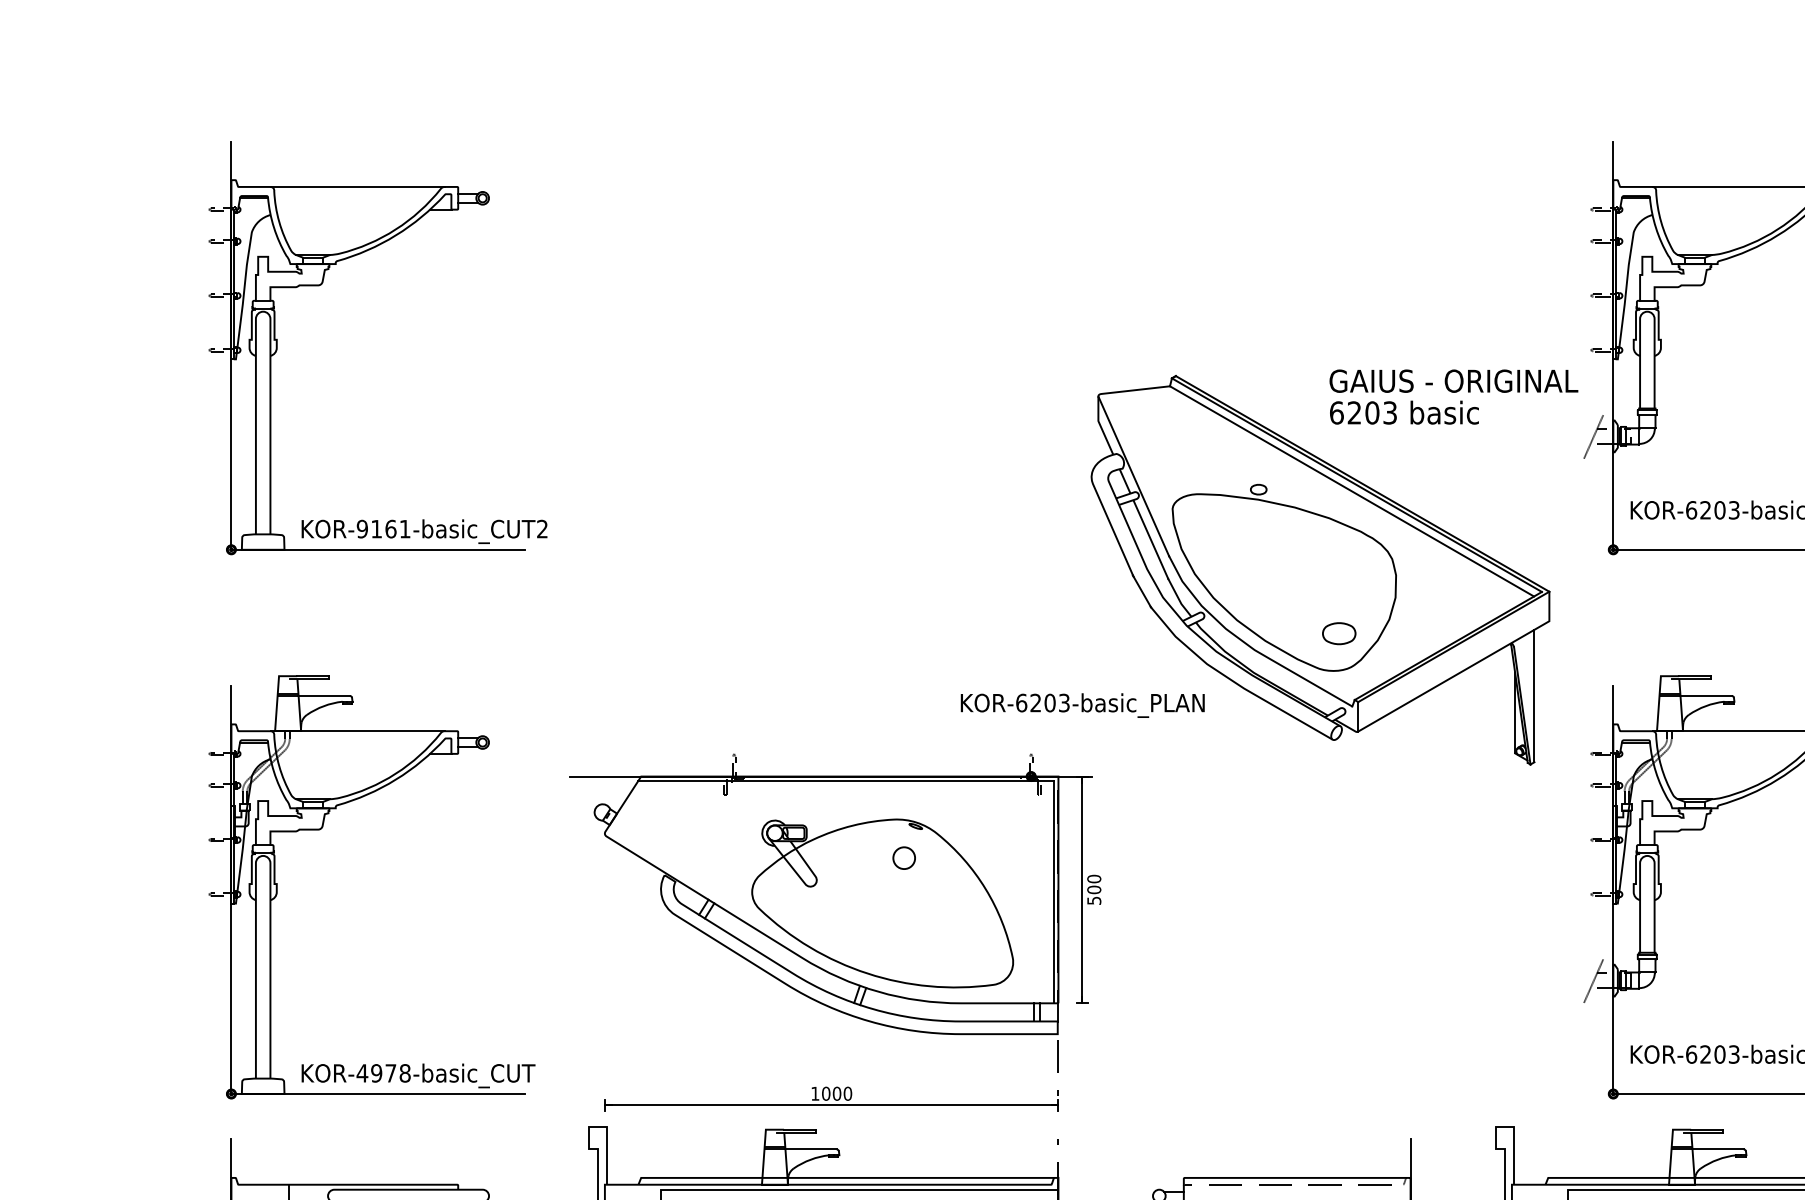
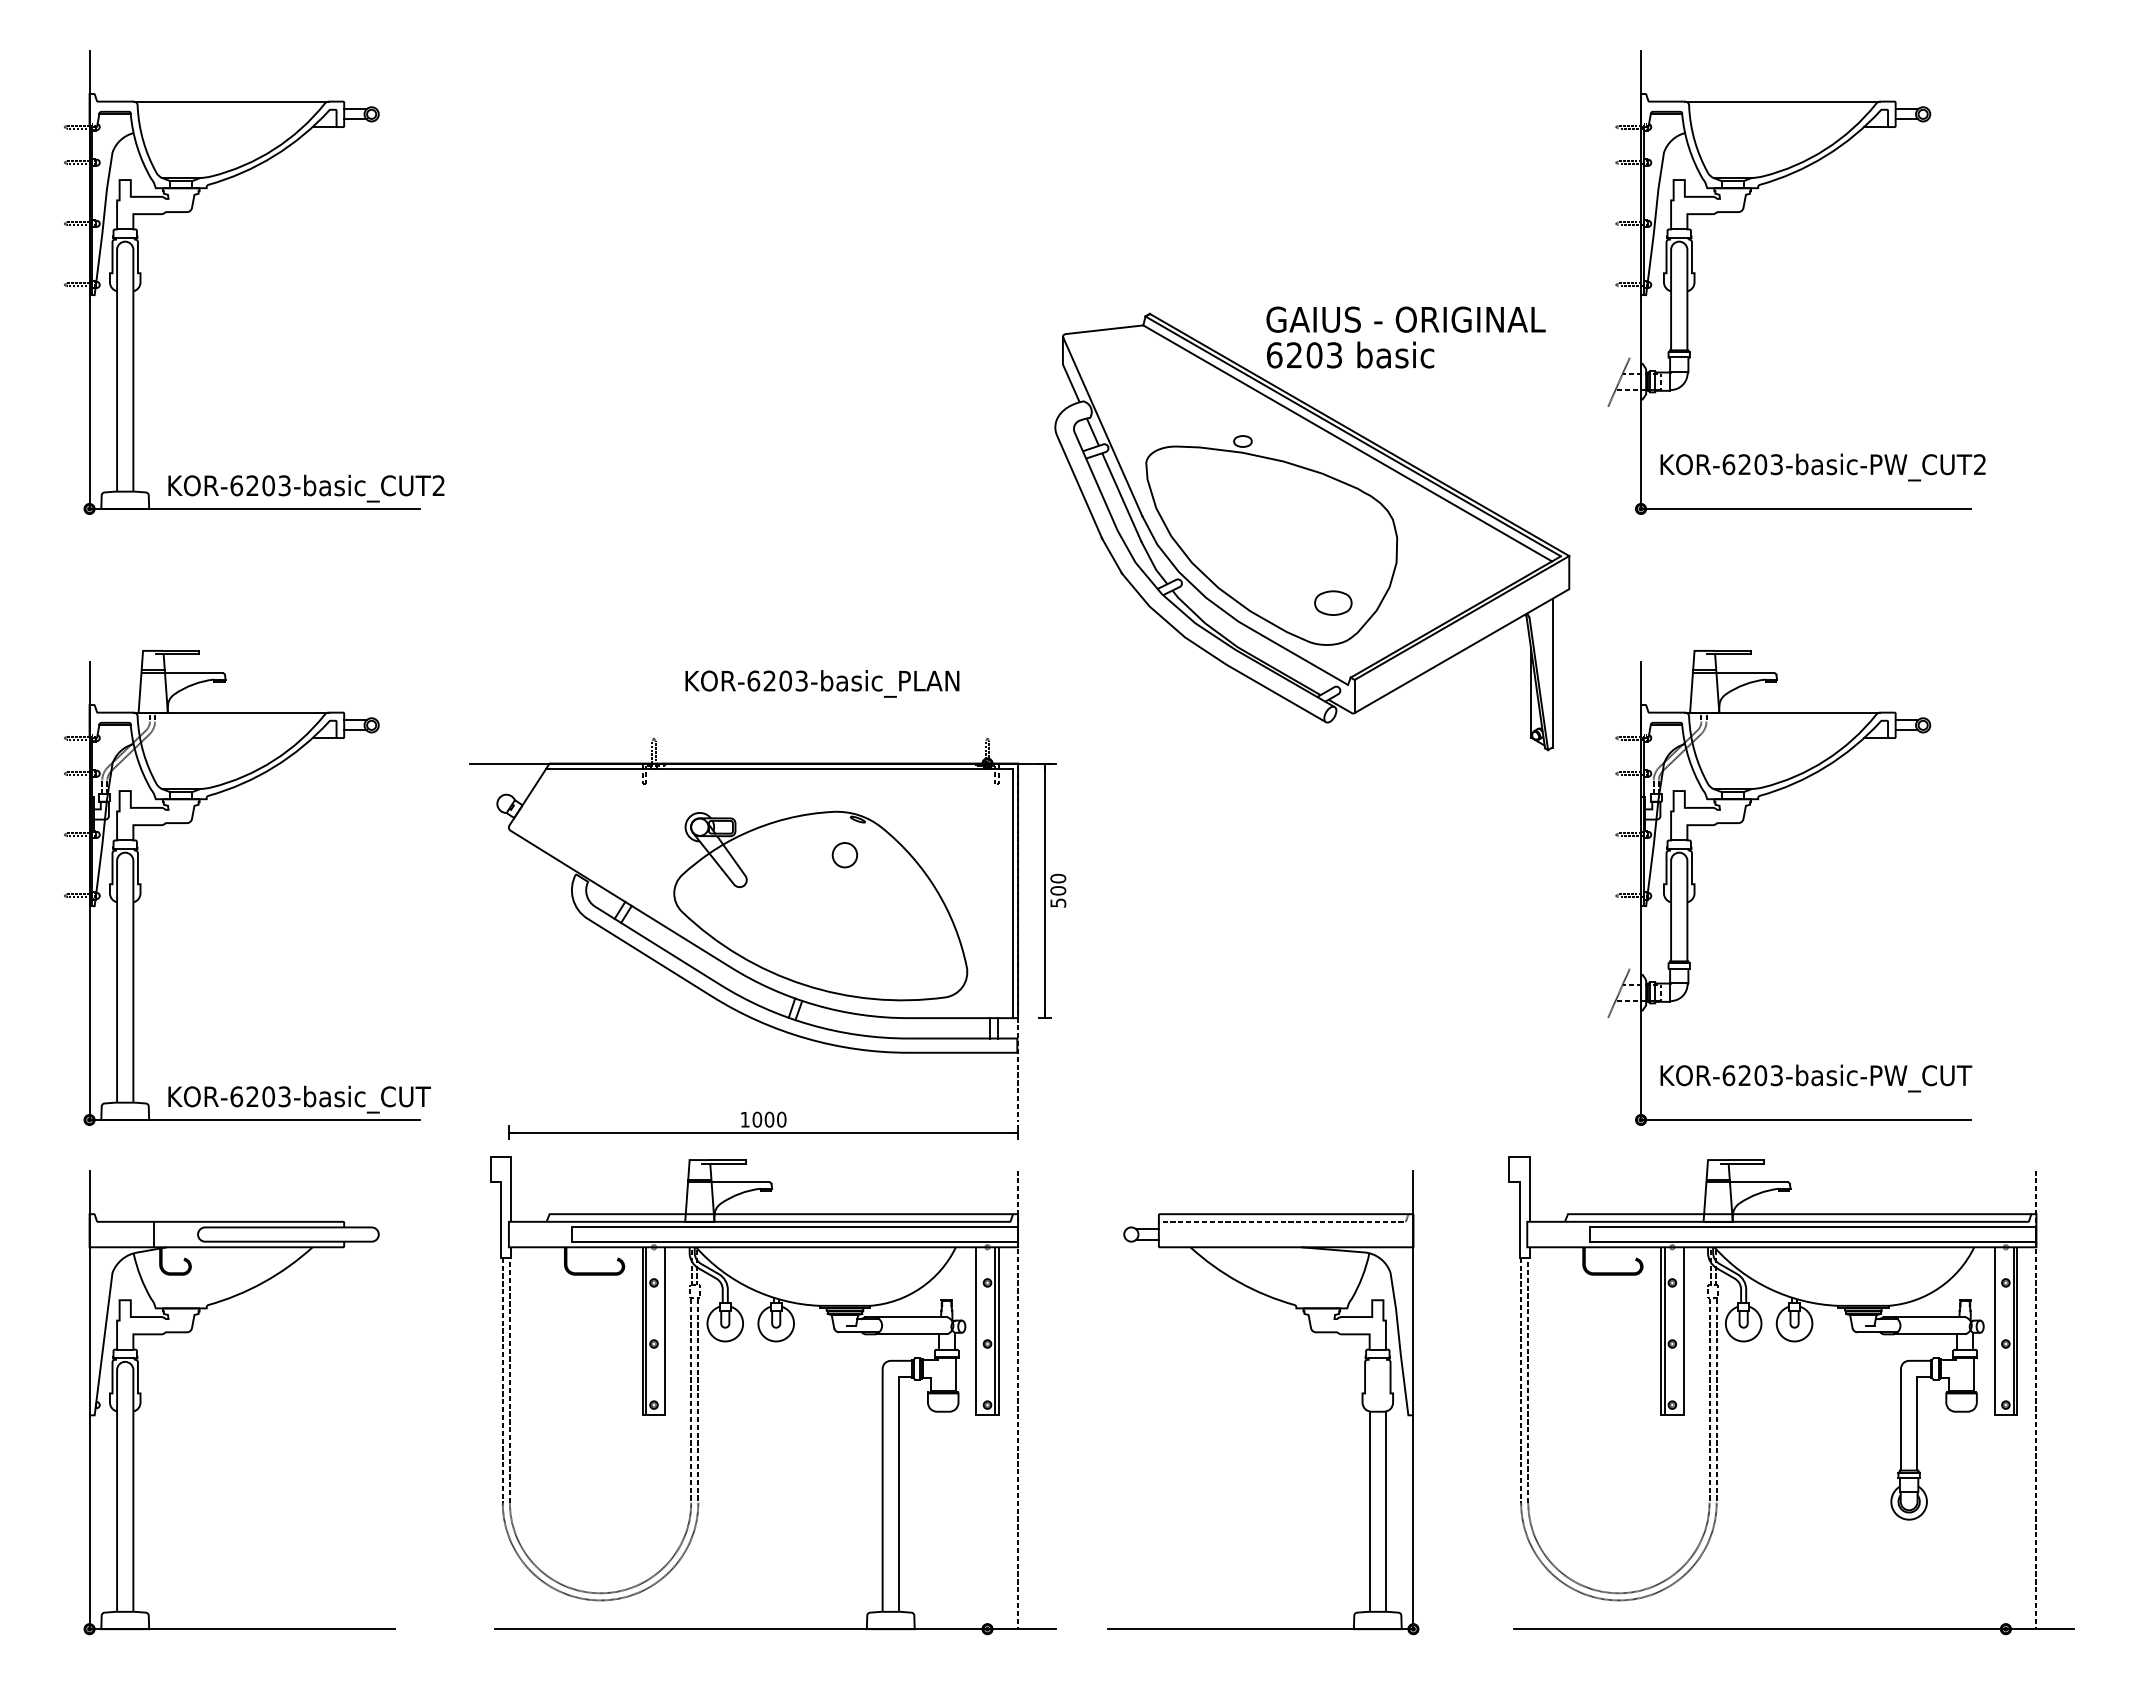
text: (1453, 397) -> (1405, 337), moved
text: (383, 528) -> (260, 485), KOR-9161-basic_CUT2 -> KOR-6203-basic_CUT2
text: (1082, 705) -> (822, 683), moved
text: (383, 1073) -> (260, 1096), KOR-4978-basic_CUT -> KOR-6203-basic_CUT

